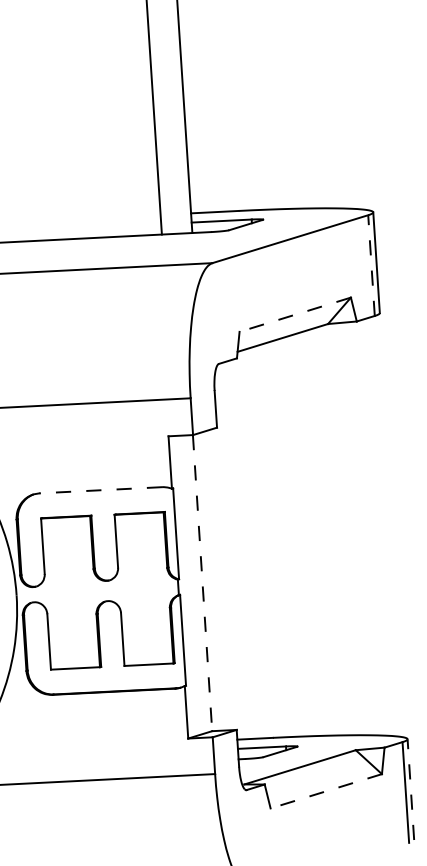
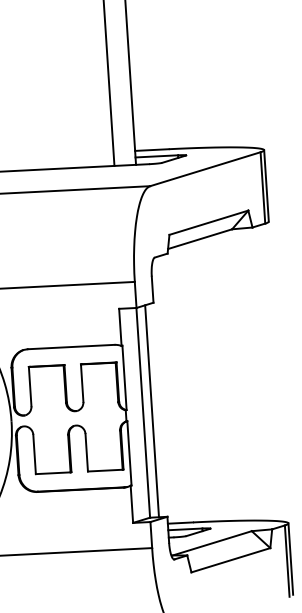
line: (371, 265) -> (262, 187), dashed -> solid
line: (294, 314) -> (208, 222), dashed -> solid
line: (100, 490) -> (70, 347), dashed -> solid
line: (214, 580) -> (151, 410), added
line: (202, 583) -> (143, 413), dashed -> solid
line: (410, 789) -> (290, 559), dashed -> solid
line: (325, 791) -> (230, 560), dashed -> solid

